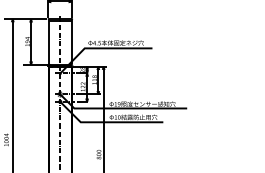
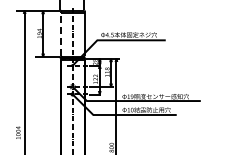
line: (48, 42) -> (60, 34), solid -> dashed

